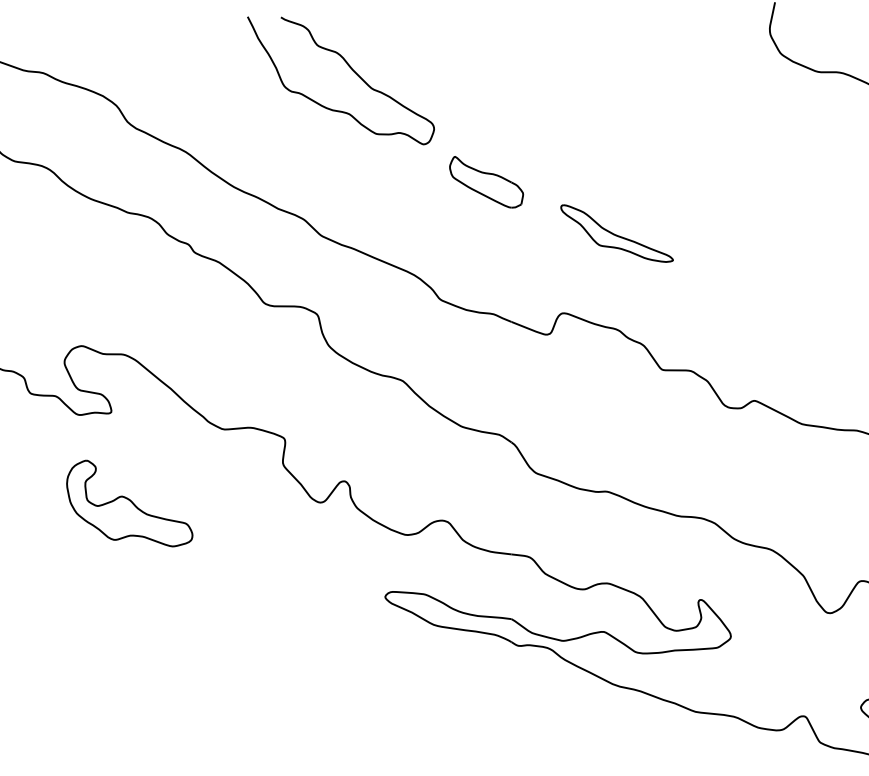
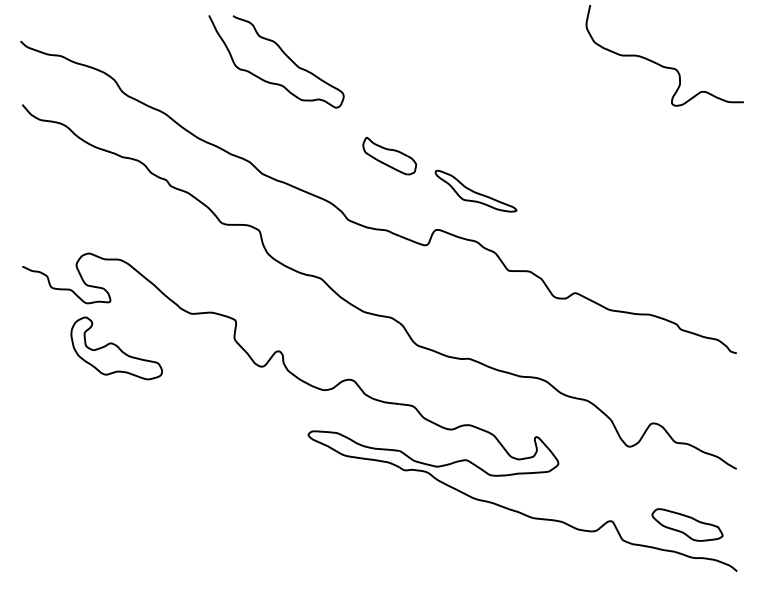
part: (486, 181) -> (389, 155), moved
part: (616, 232) -> (475, 190), moved
part: (129, 503) -> (116, 348), moved

